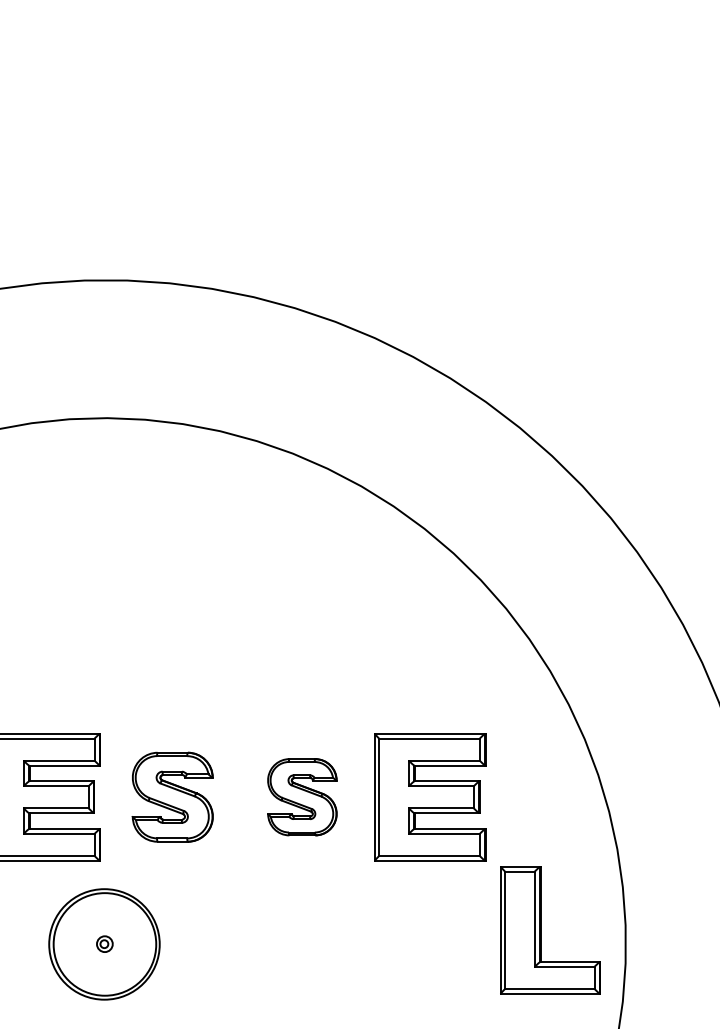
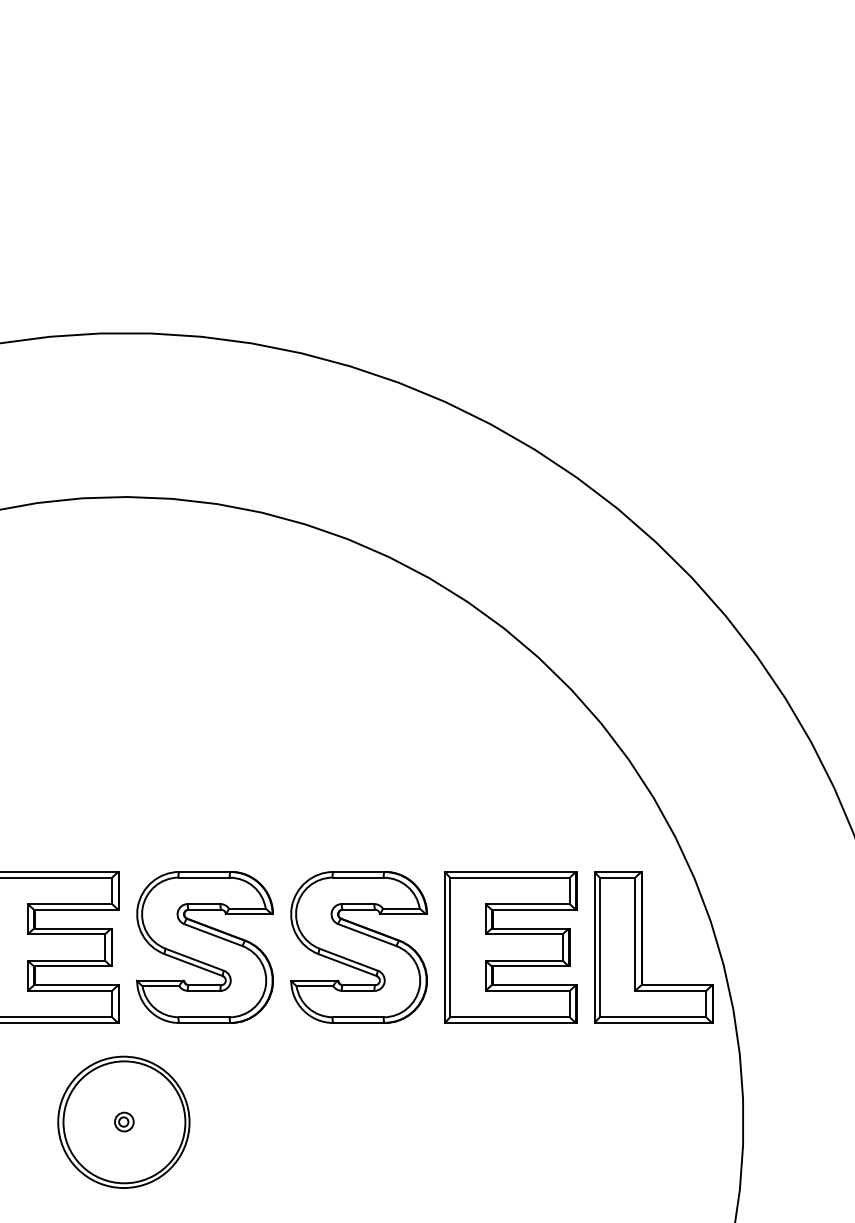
part: (172, 797) -> (204, 947), size x1.43
part: (301, 797) -> (358, 947), size x1.67
part: (540, 930) -> (642, 947), moved

